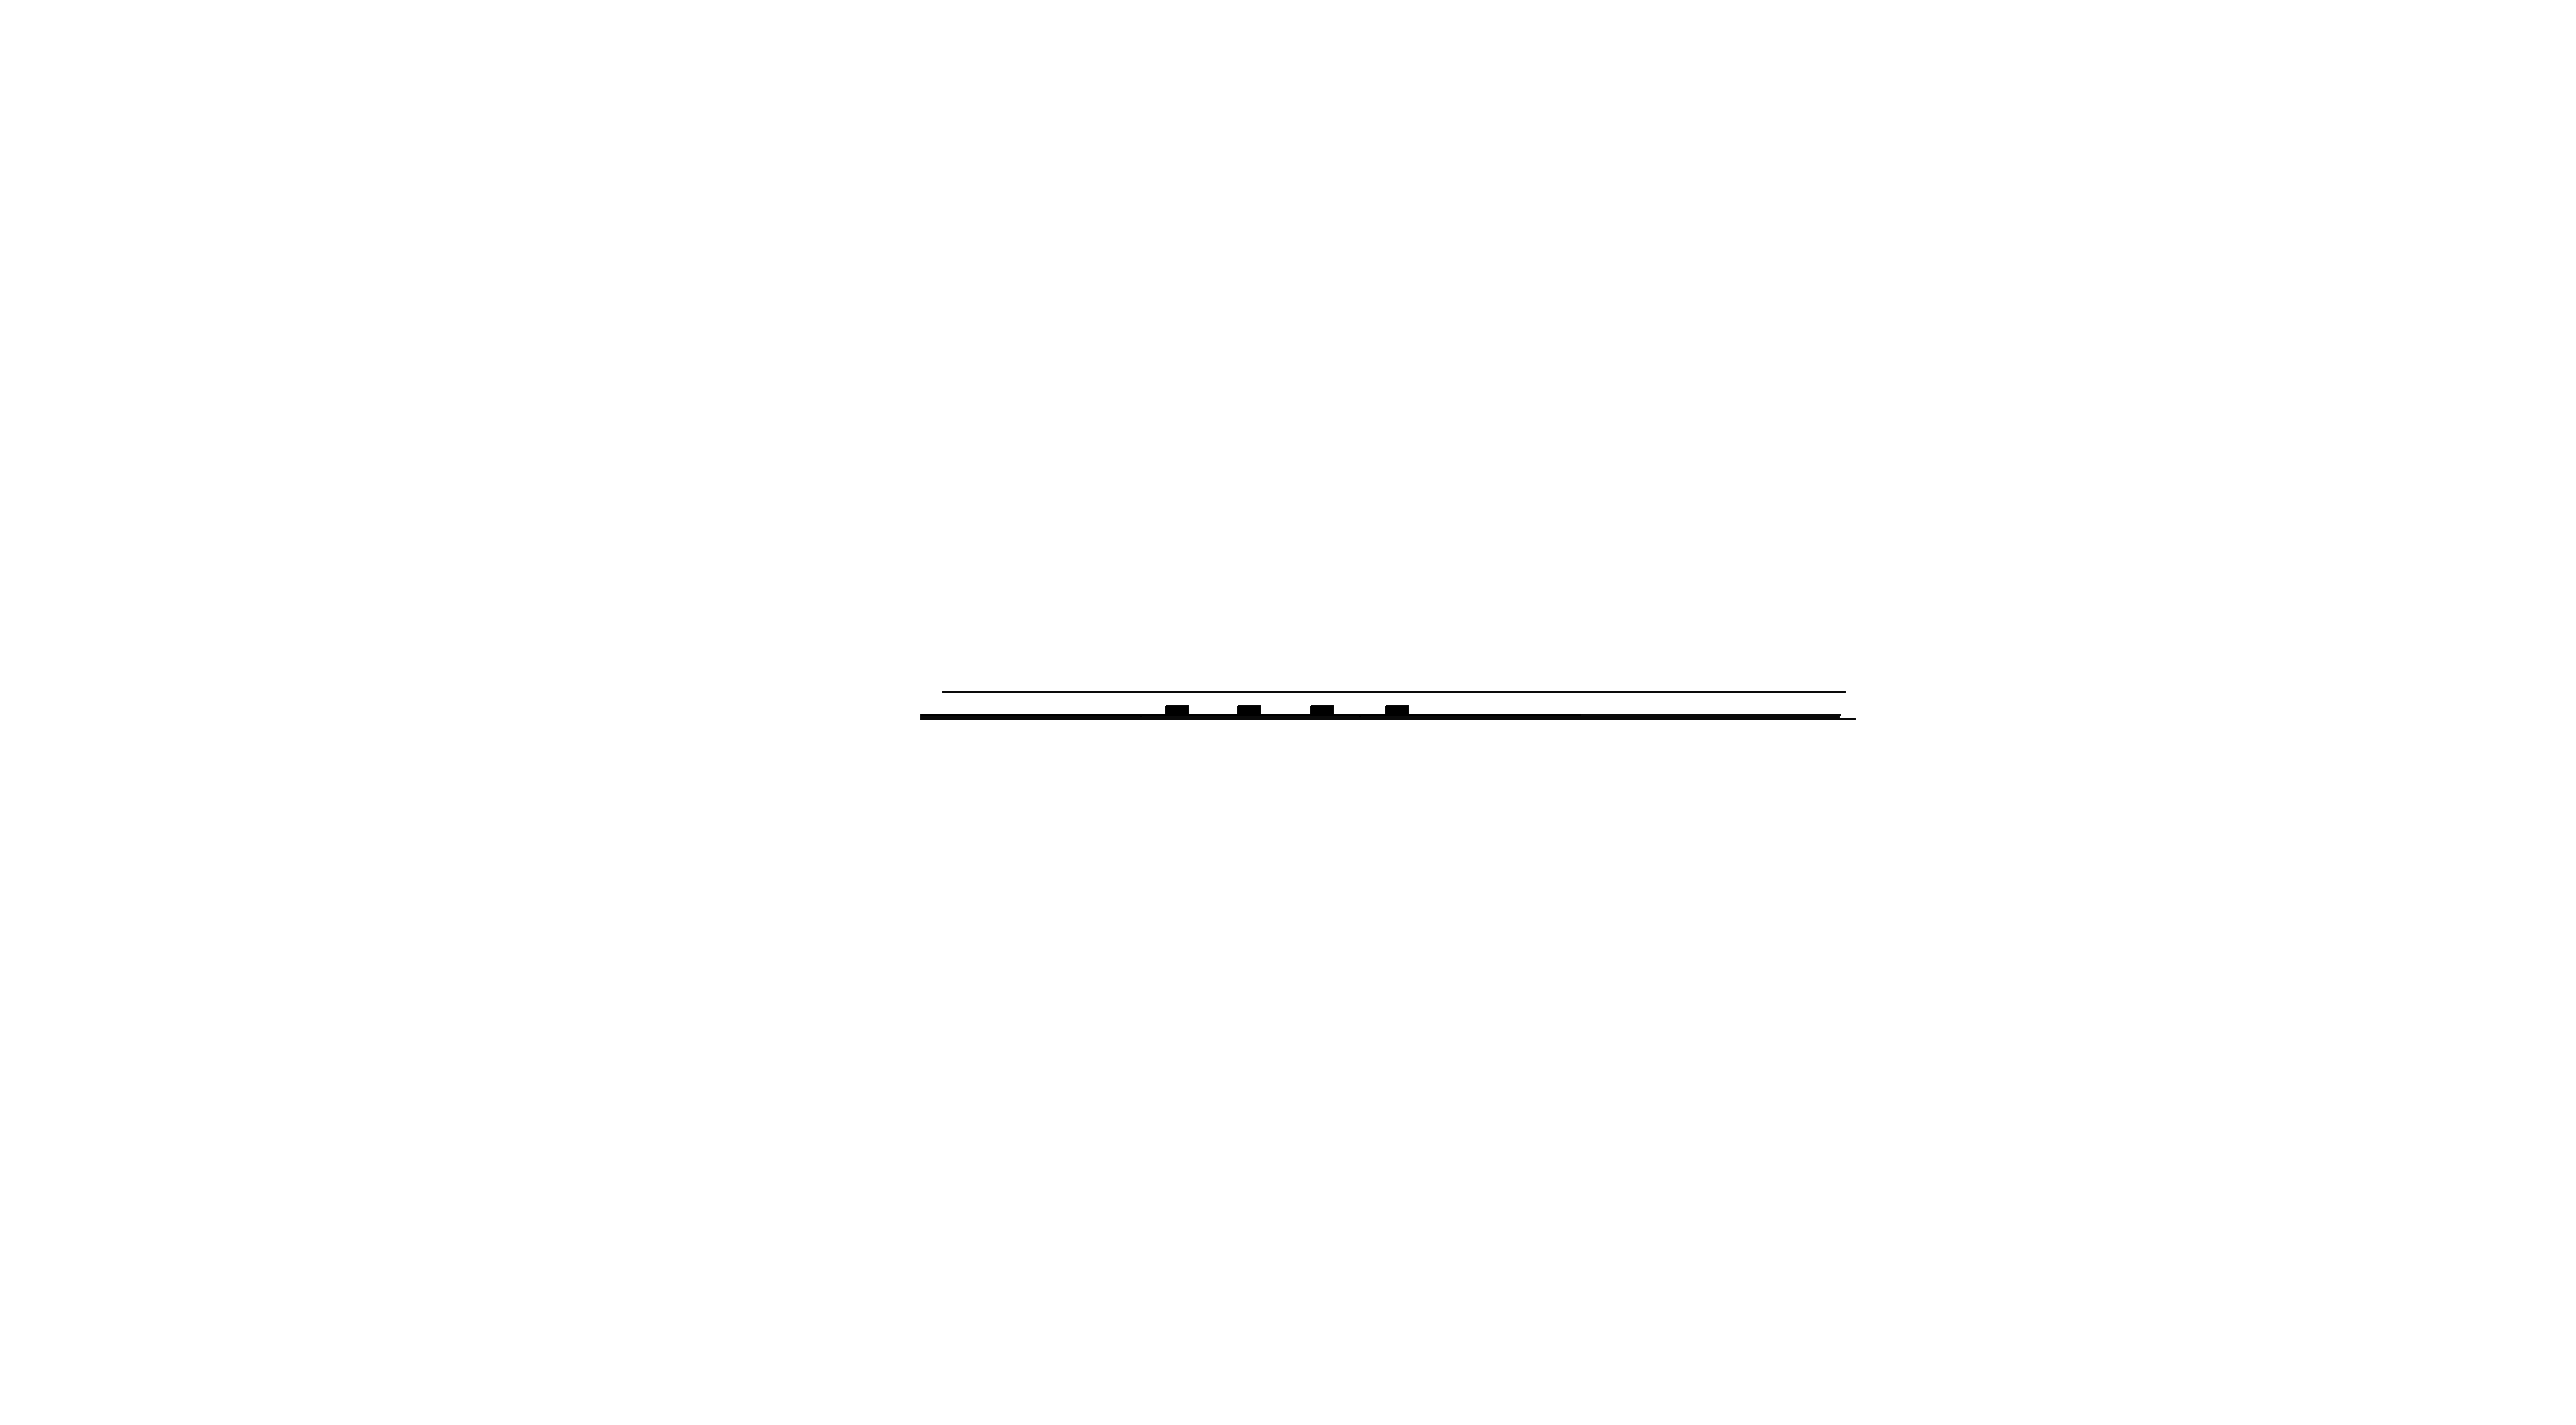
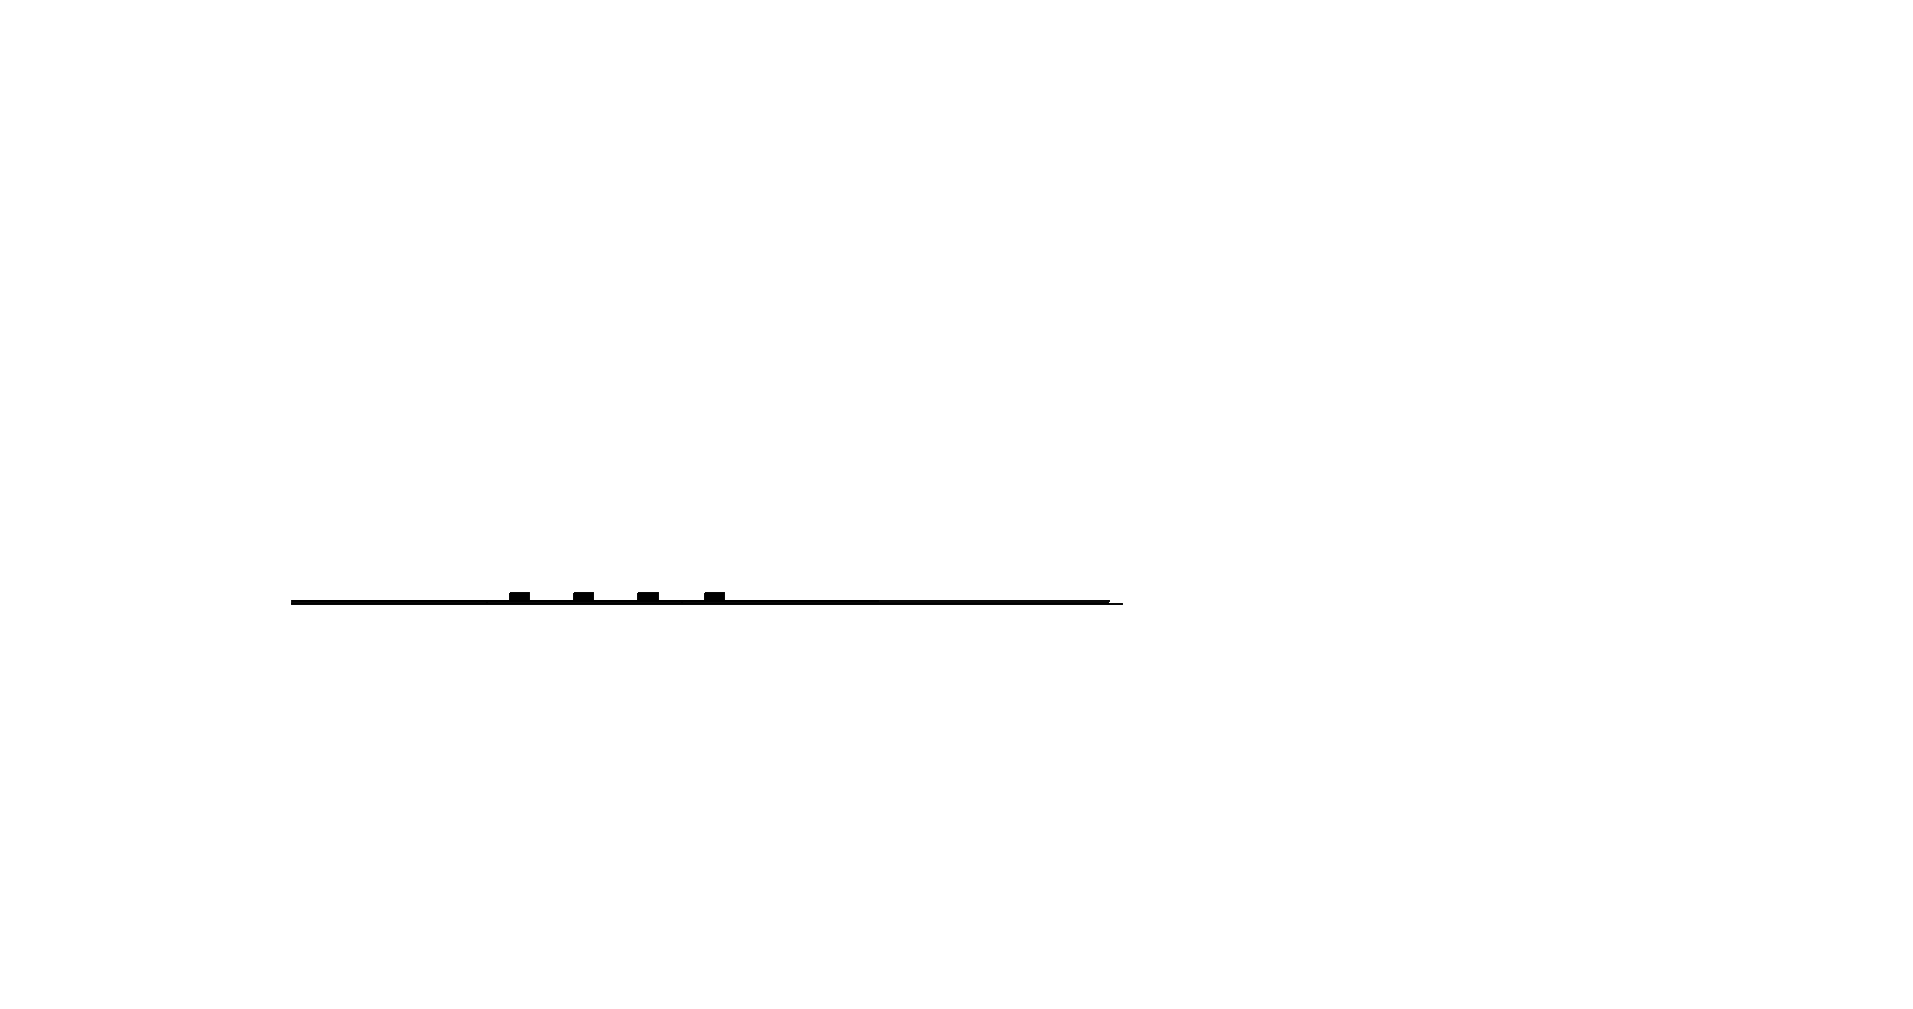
line: (1393, 691) -> (711, 579), removed

